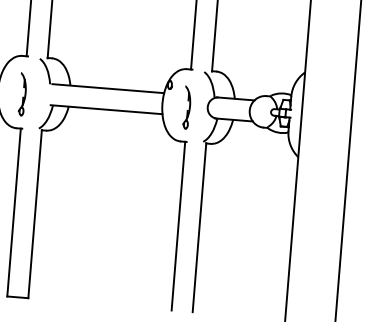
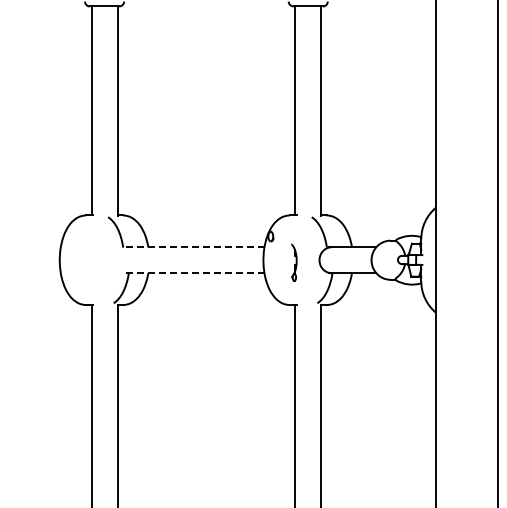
line: (108, 88) -> (195, 247), solid -> dashed
part: (22, 94) -> (90, 262), removed
part: (187, 107) -> (294, 262), size x0.7
line: (106, 109) -> (195, 273), solid -> dashed

